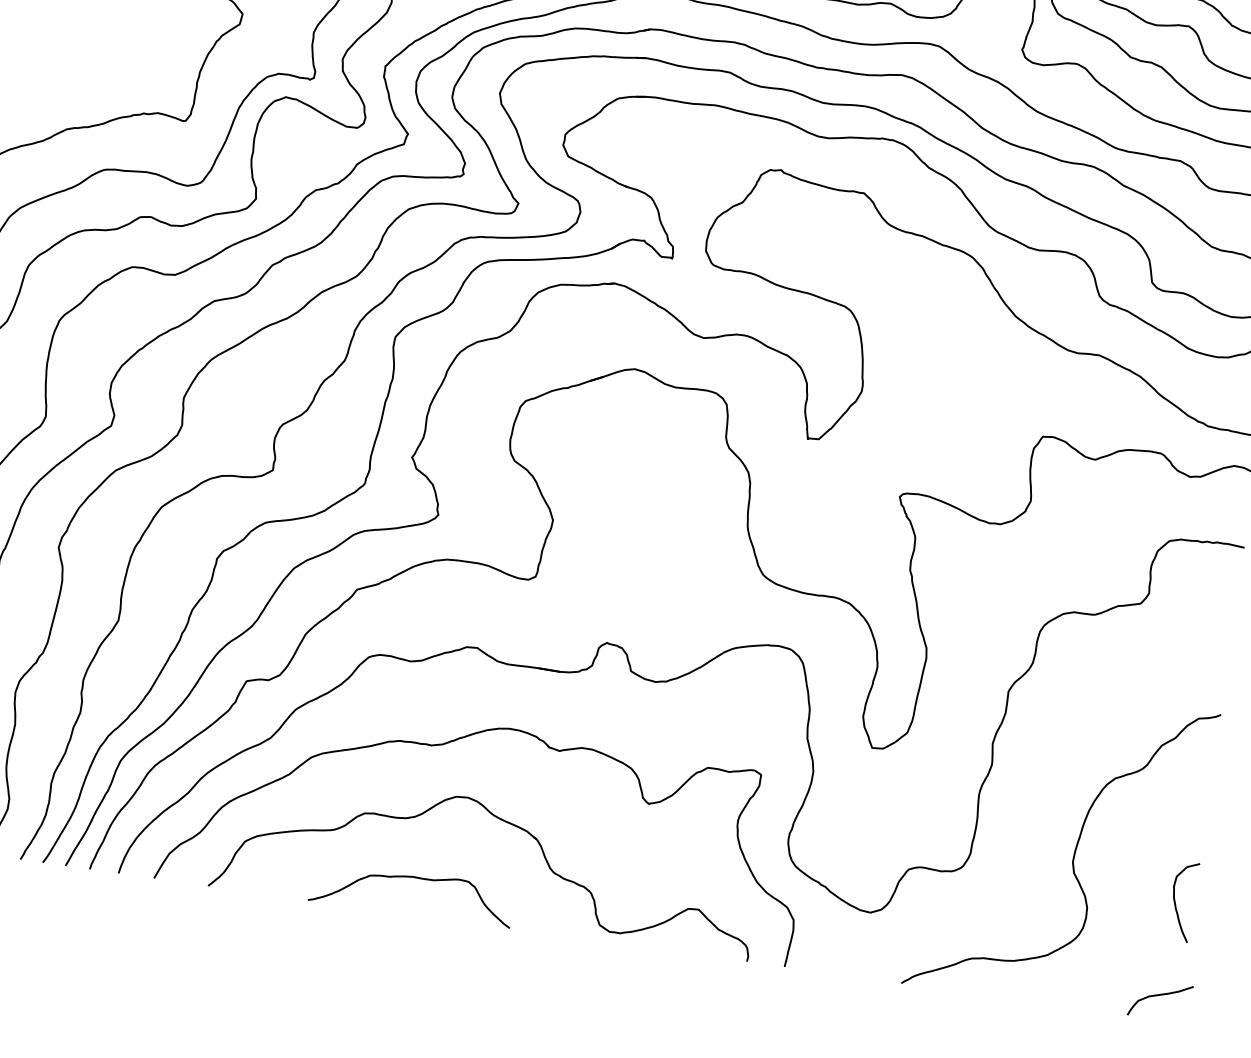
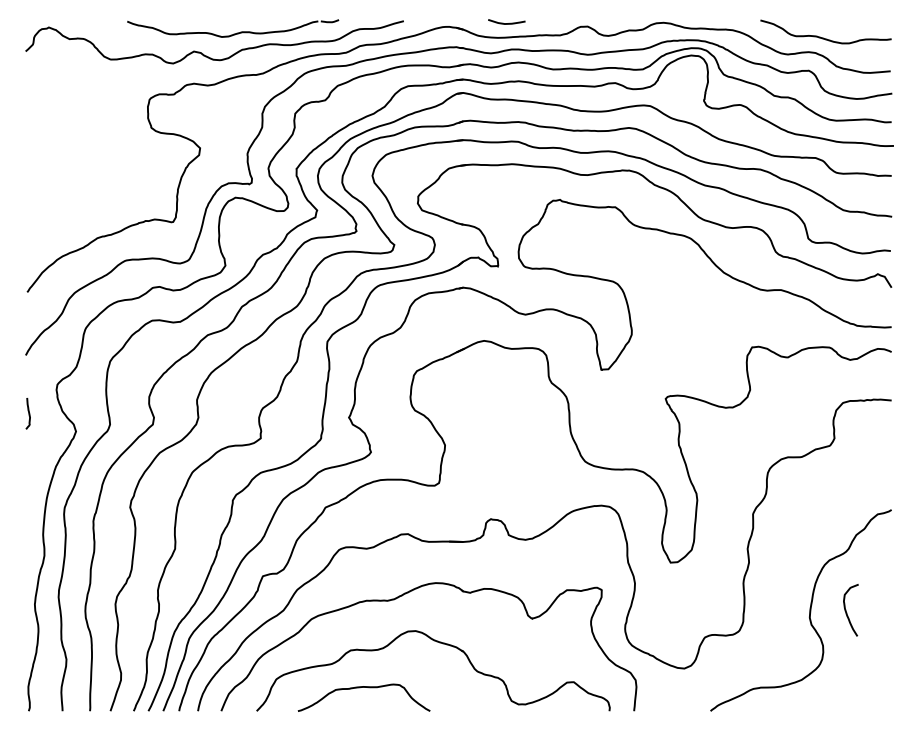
curve: (408, 878) -> (360, 688), moved
curve: (1177, 904) -> (847, 612), moved
curve: (1159, 996) -> (877, 696), removed

